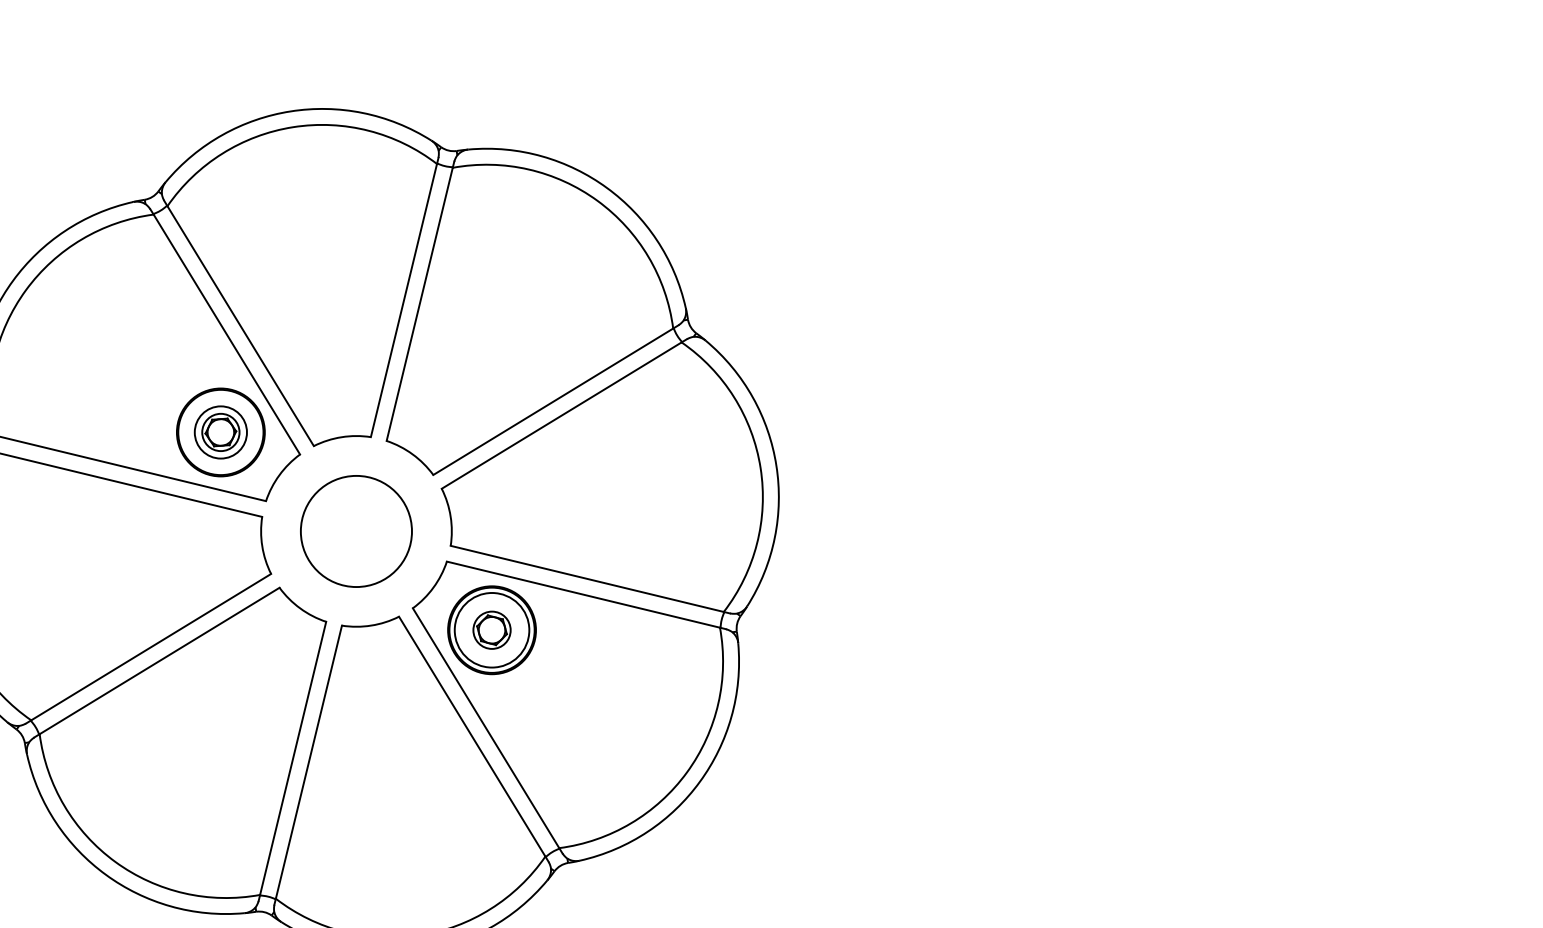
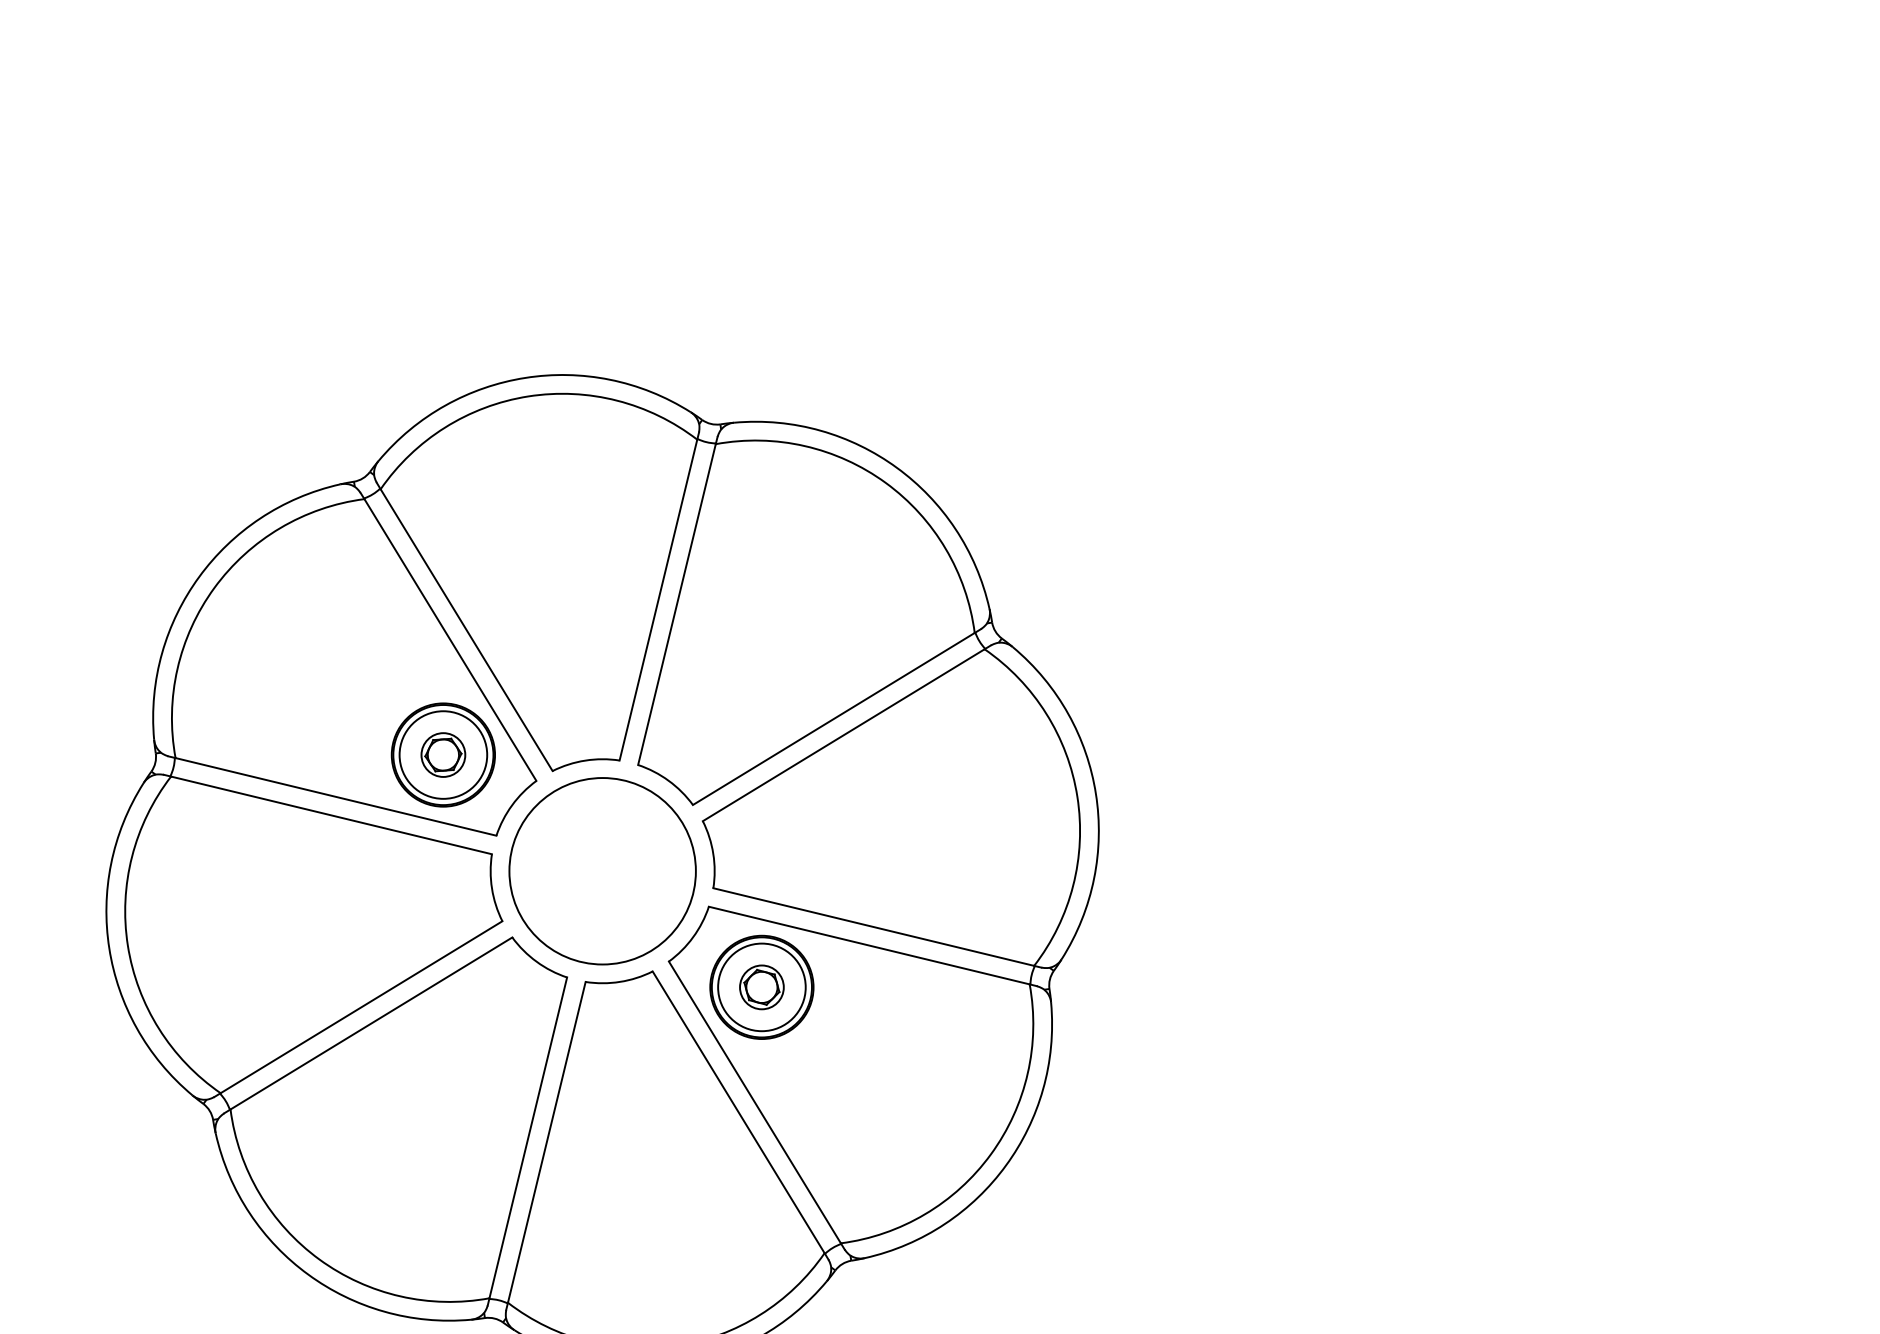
circle: (220, 432) -> (443, 754), size x1.43
circle: (356, 531) -> (602, 871), size x1.43

